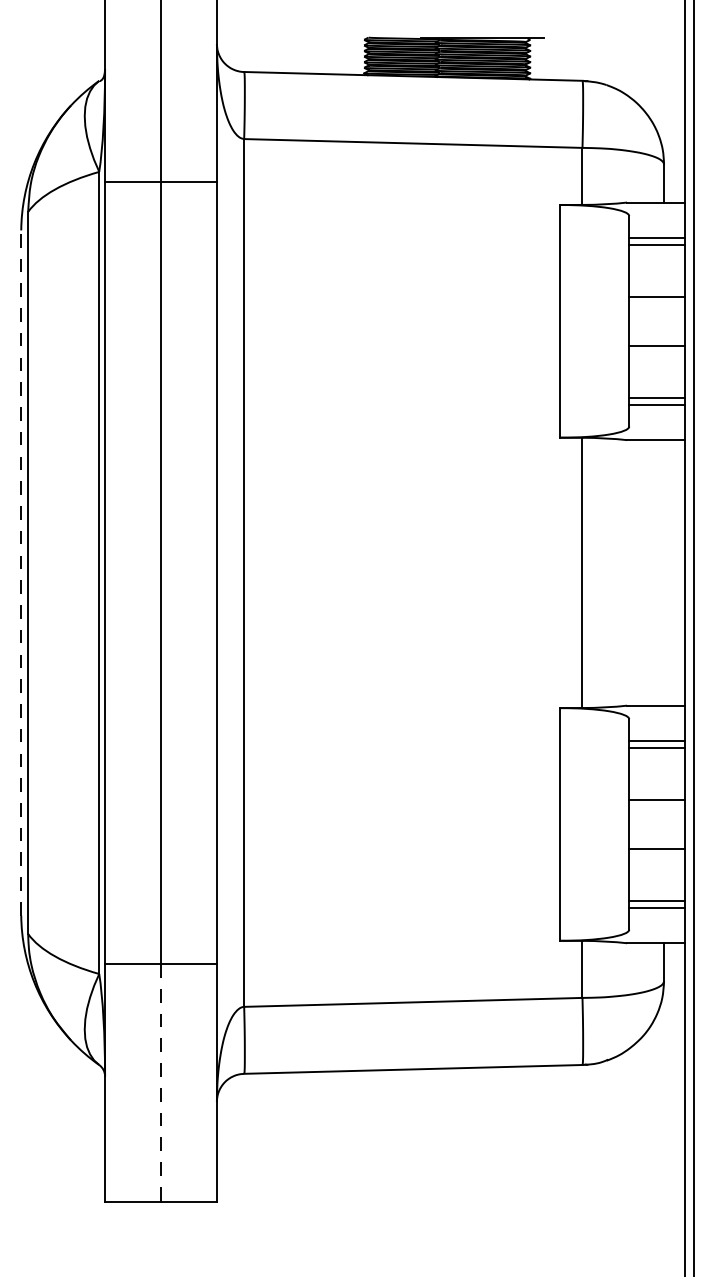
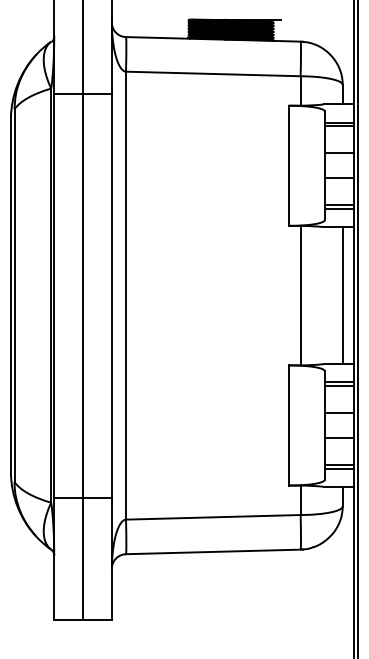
line: (20, 572) -> (10, 295), dashed -> solid
line: (663, 572) -> (342, 295), added
line: (161, 1084) -> (83, 559), dashed -> solid

